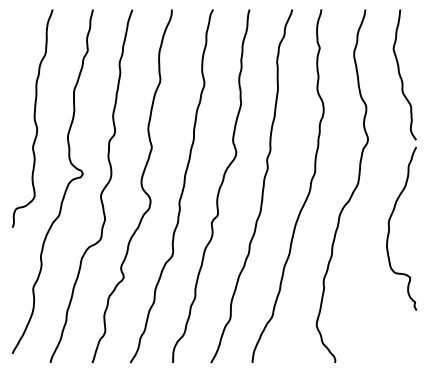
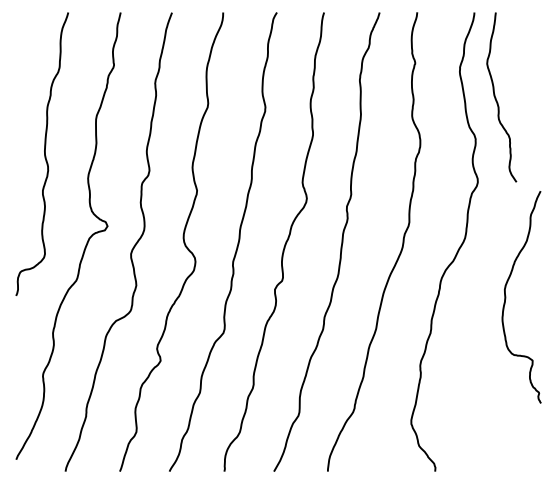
curve: (400, 74) -> (496, 97), moved

